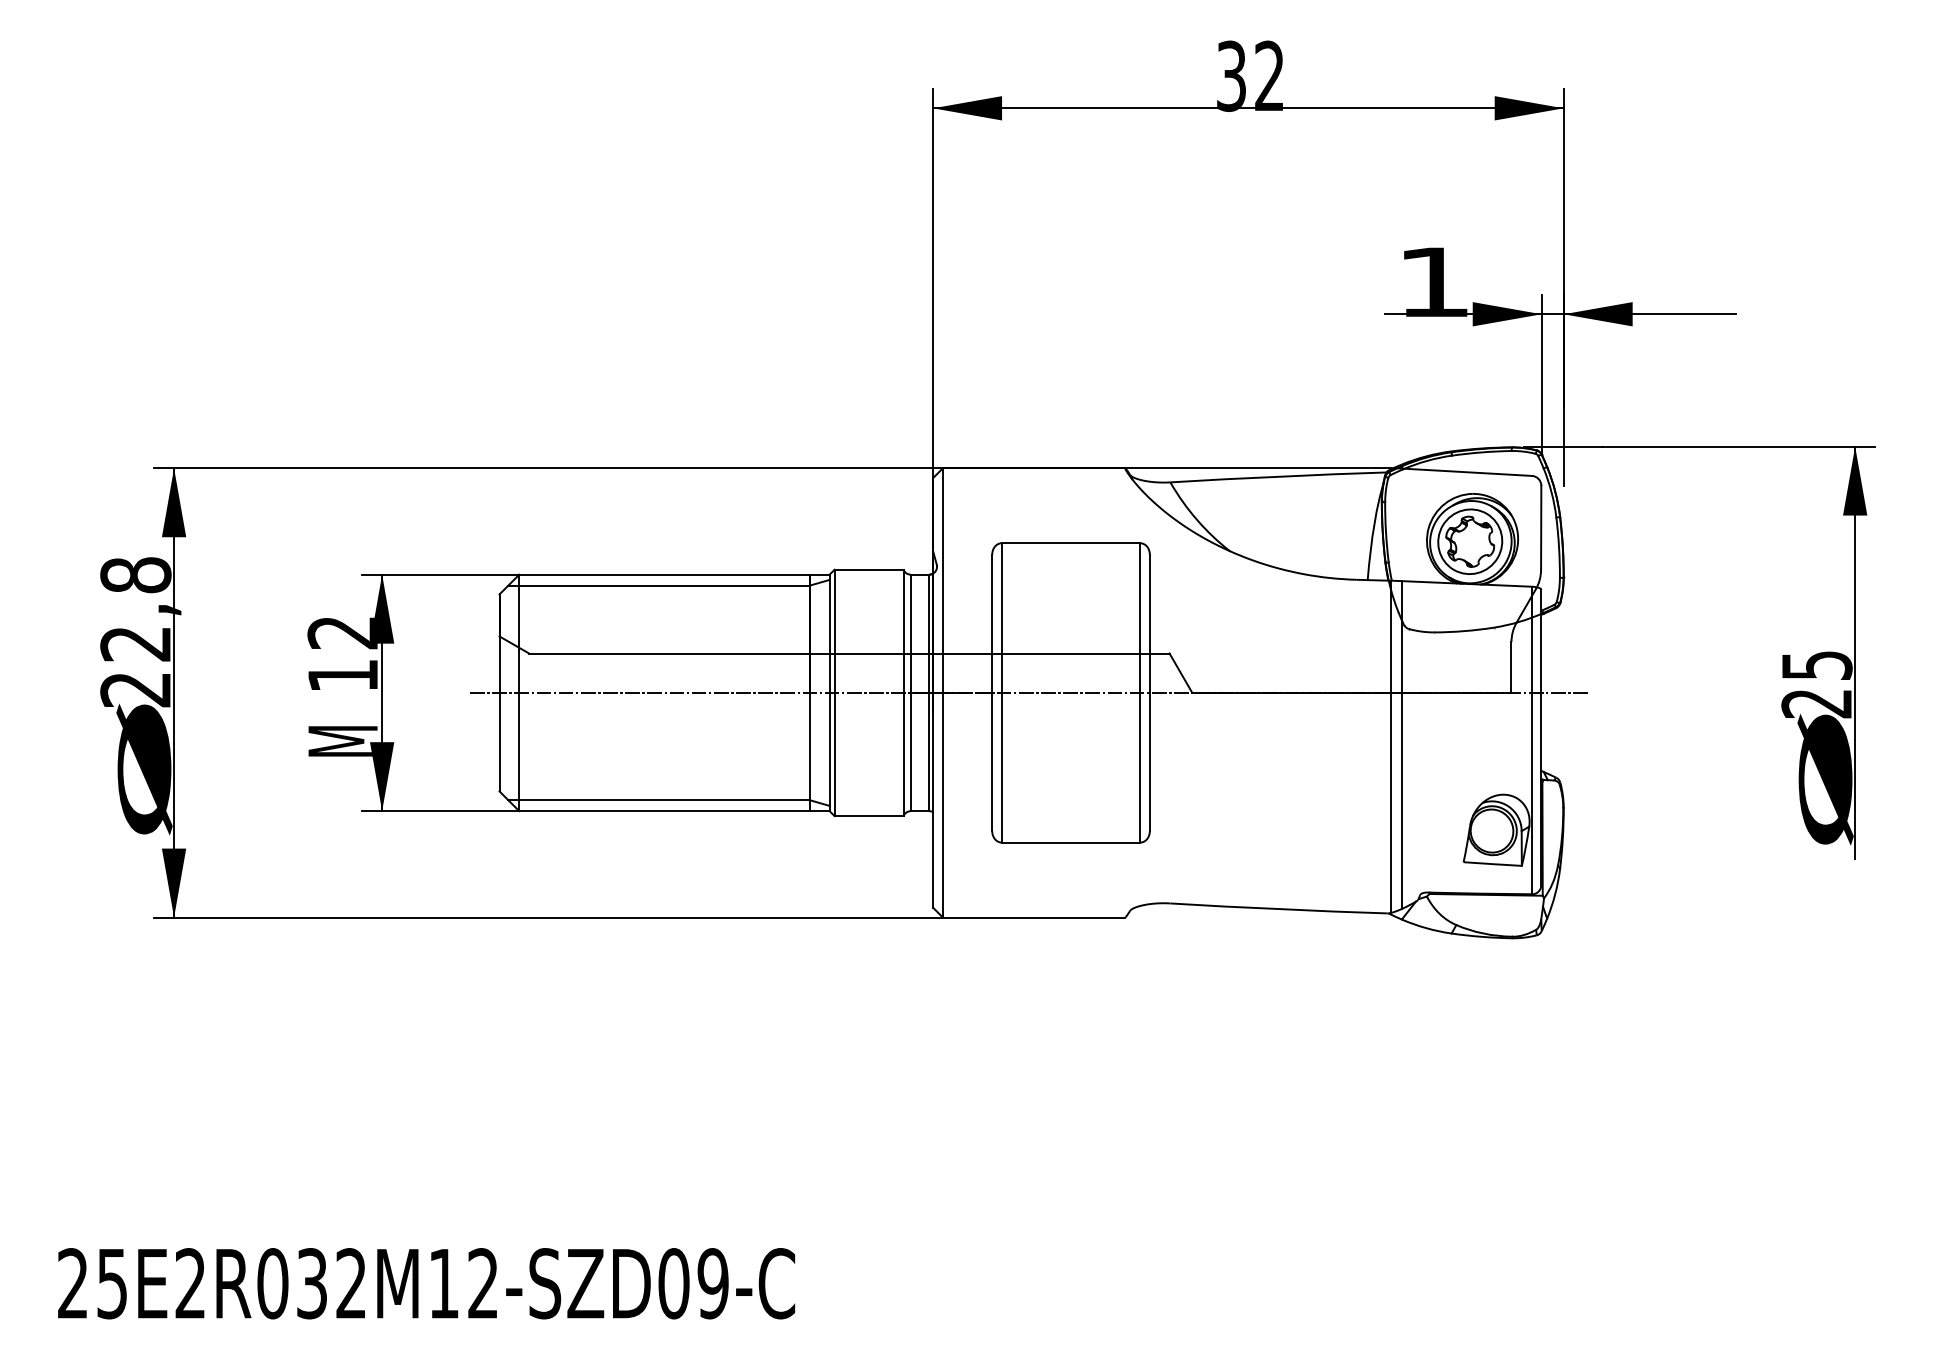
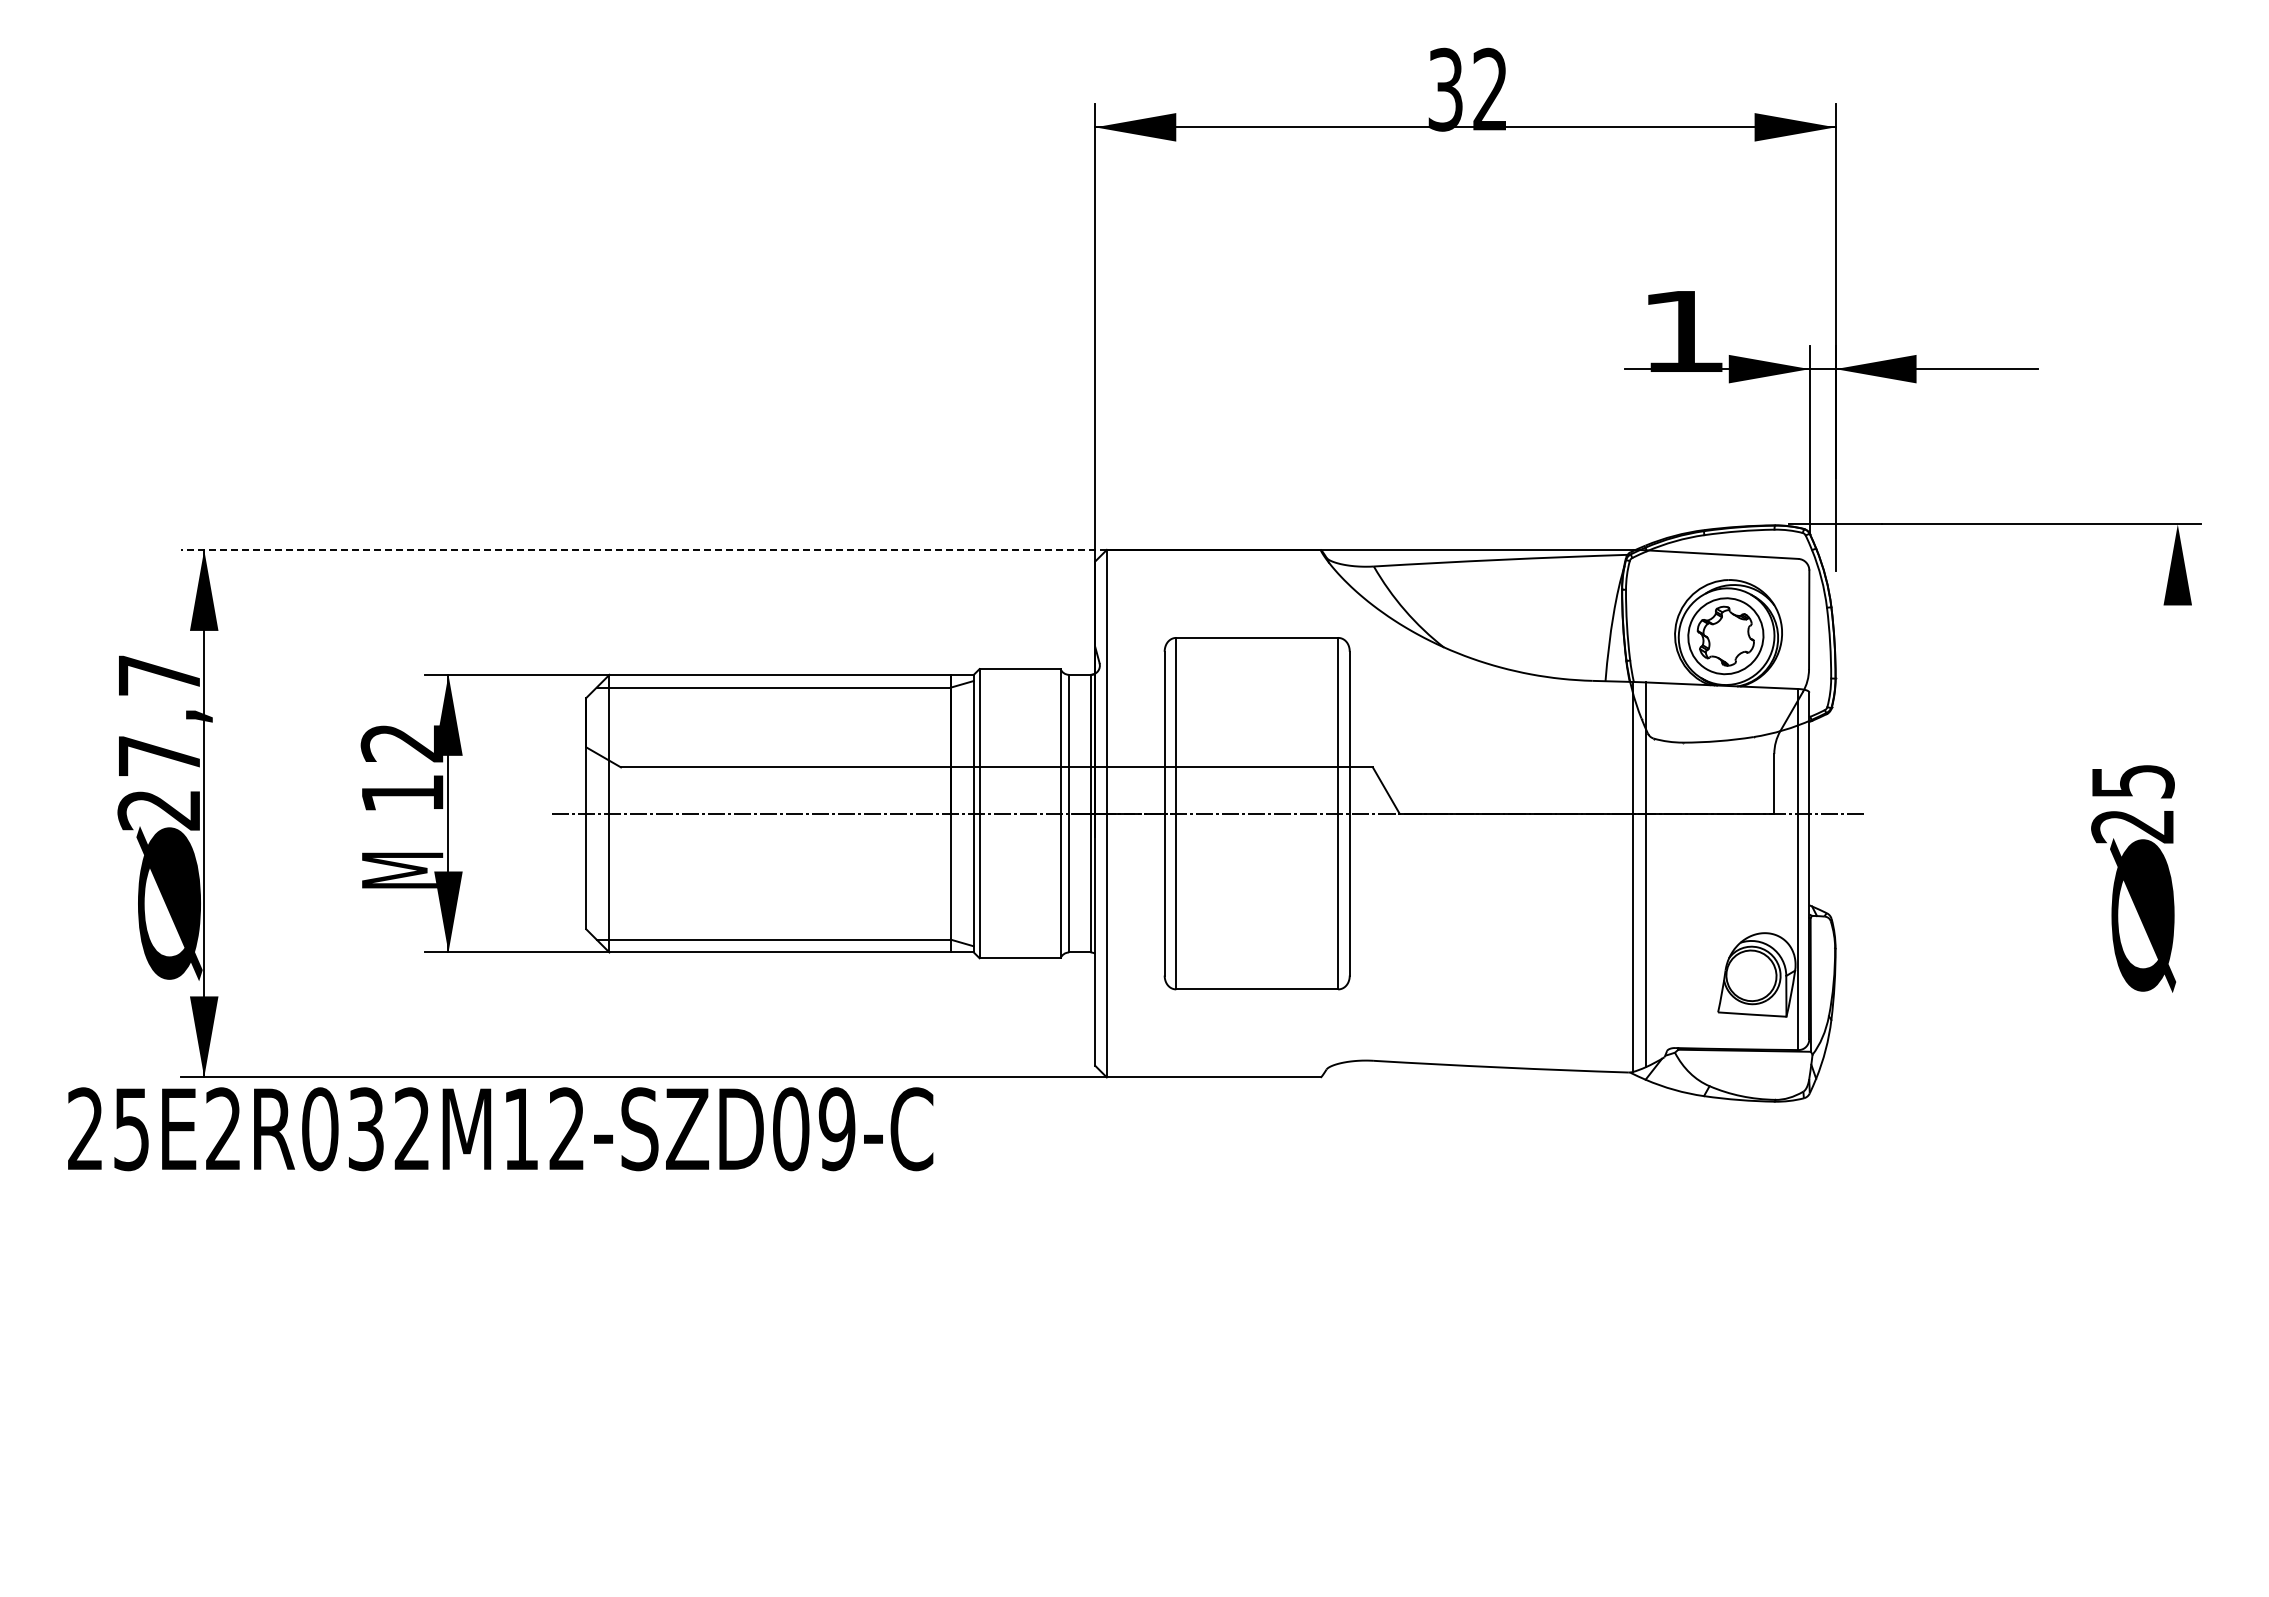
line: (548, 467) -> (643, 549), solid -> dashed
text: (135, 609) -> (159, 715), 22,8 -> 27,7
line: (1854, 652) -> (2177, 766), removed
text: (426, 1283) -> (500, 1129), moved

